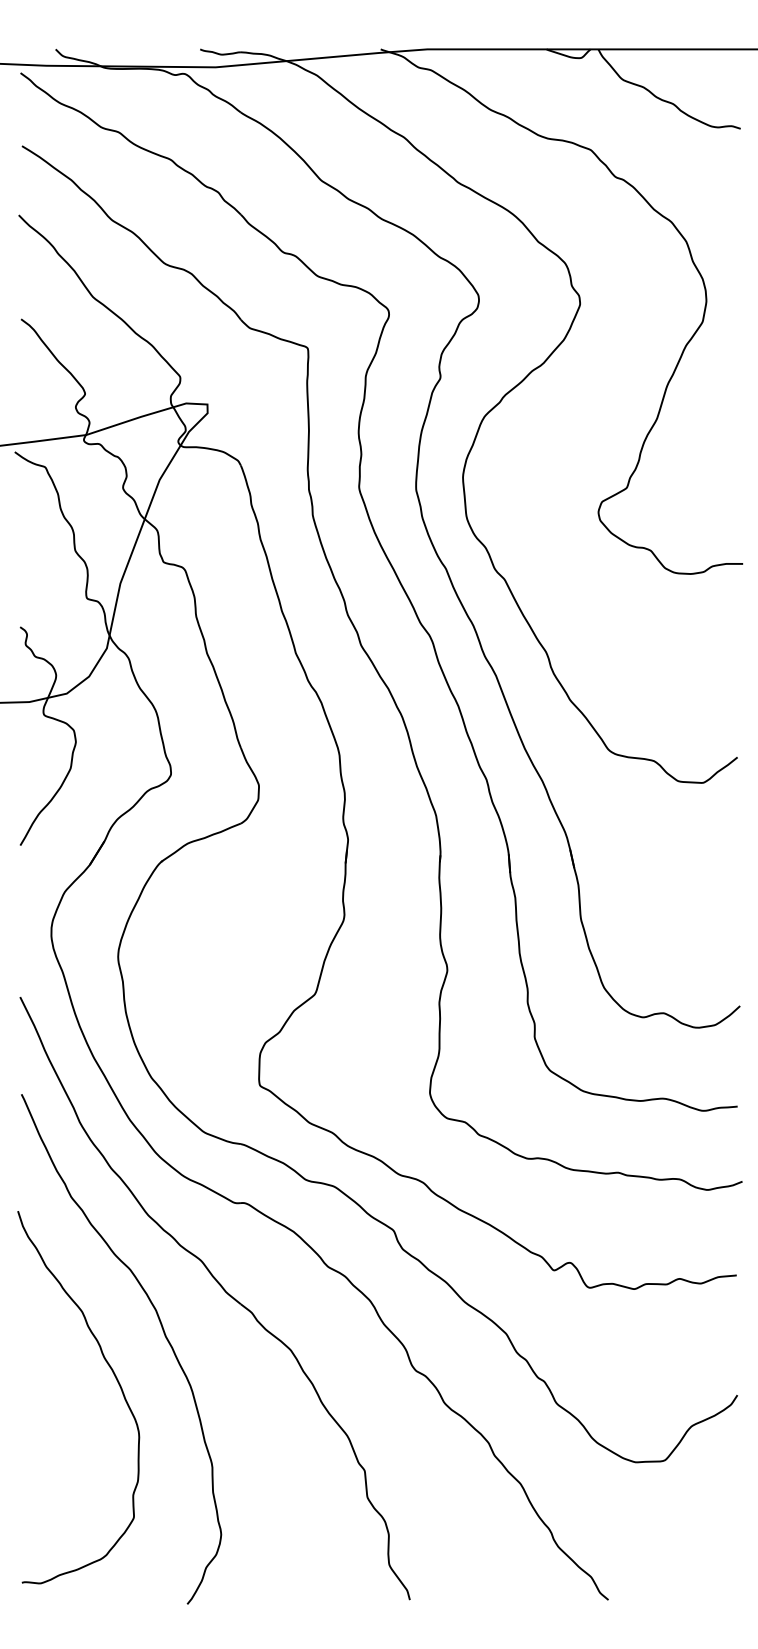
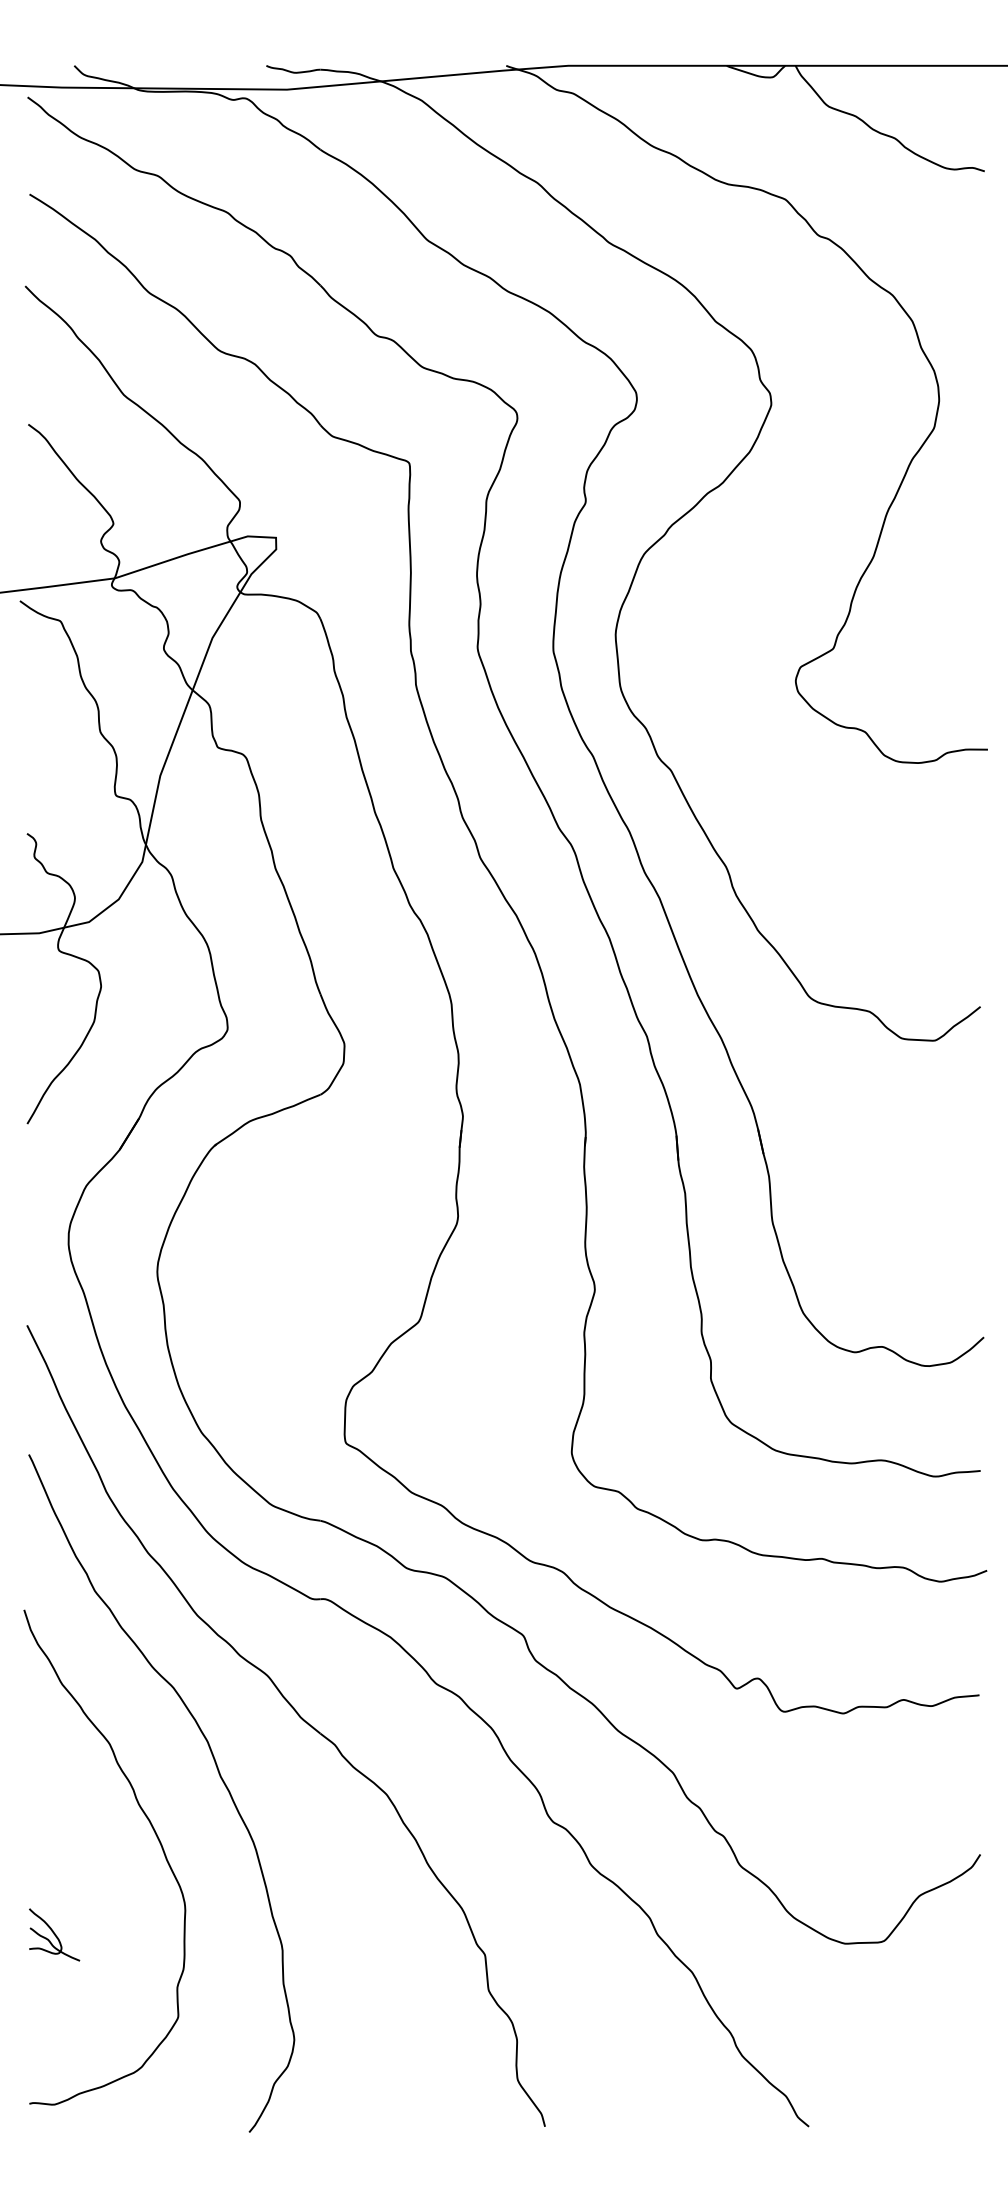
part: (40, 1455) -> (54, 1934), added

